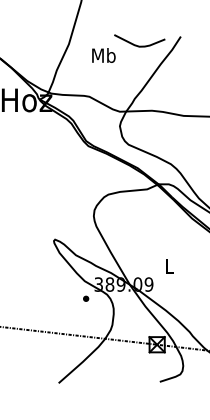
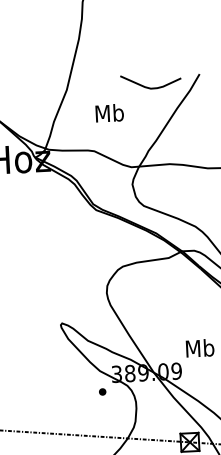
text: (103, 55) -> (109, 113), moved
text: (169, 265) -> (199, 347), L -> Mb

